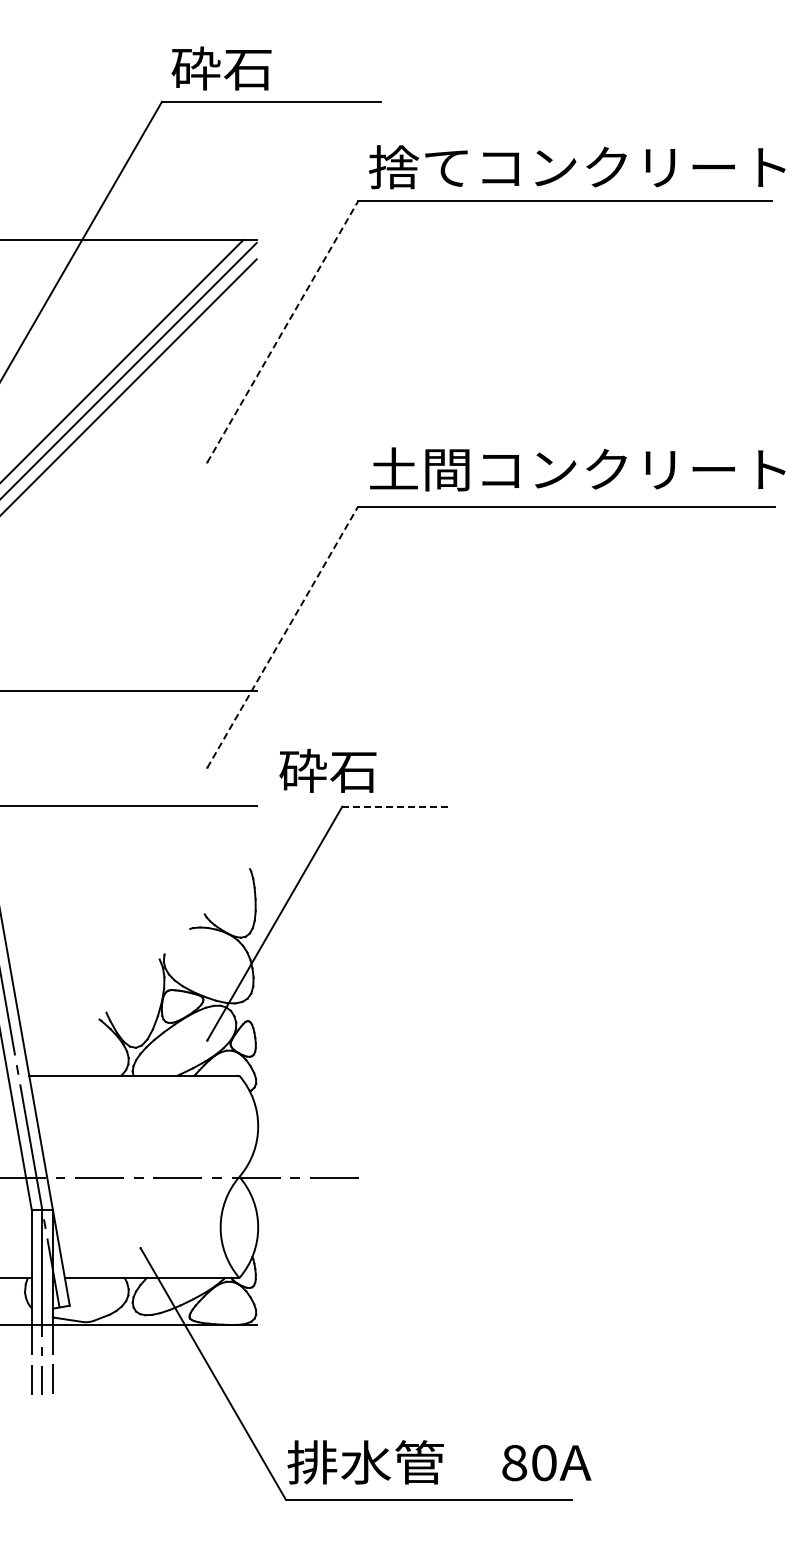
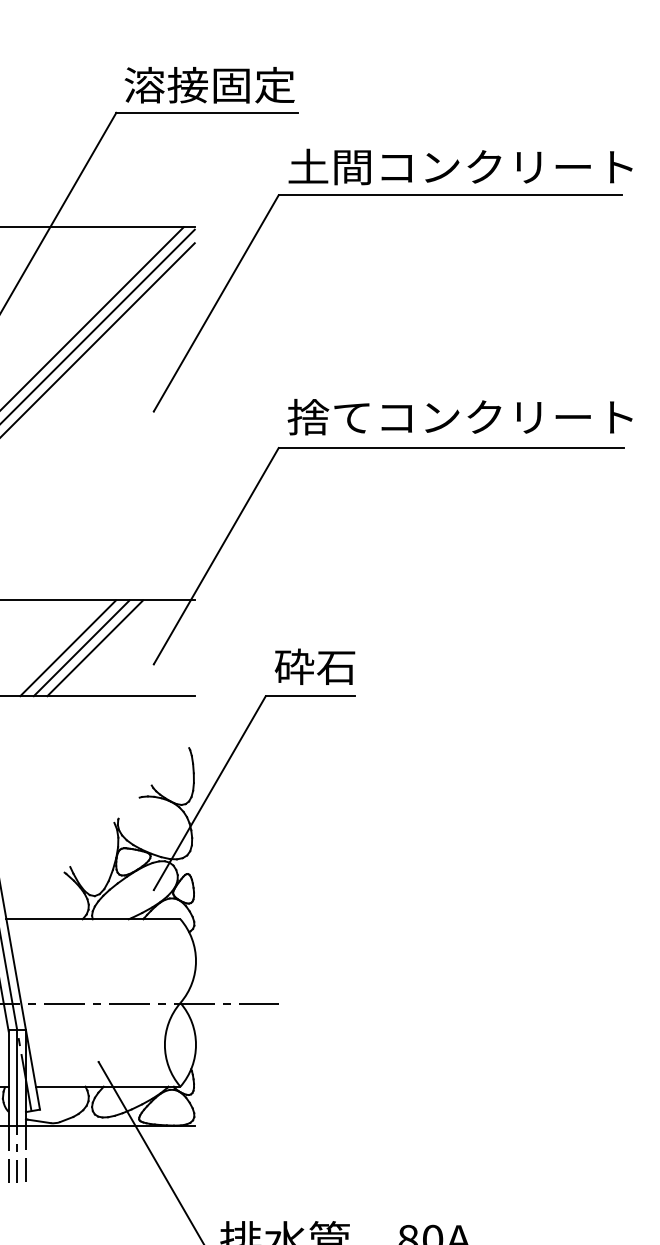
text: (274, 68) -> (209, 85), 砕石 -> 溶接固定
text: (419, 167) -> (329, 167), 捨てコンクリート -> 土間コンクリート
line: (282, 331) -> (216, 302), dashed -> solid
text: (419, 469) -> (329, 417), 土間コンクリート -> 捨てコンクリート
line: (282, 637) -> (216, 556), dashed -> solid
line: (103, 748) -> (67, 648), added
line: (119, 748) -> (81, 648), added
line: (136, 748) -> (95, 648), added
text: (327, 770) -> (314, 666), moved
line: (396, 806) -> (310, 696), dashed -> solid

